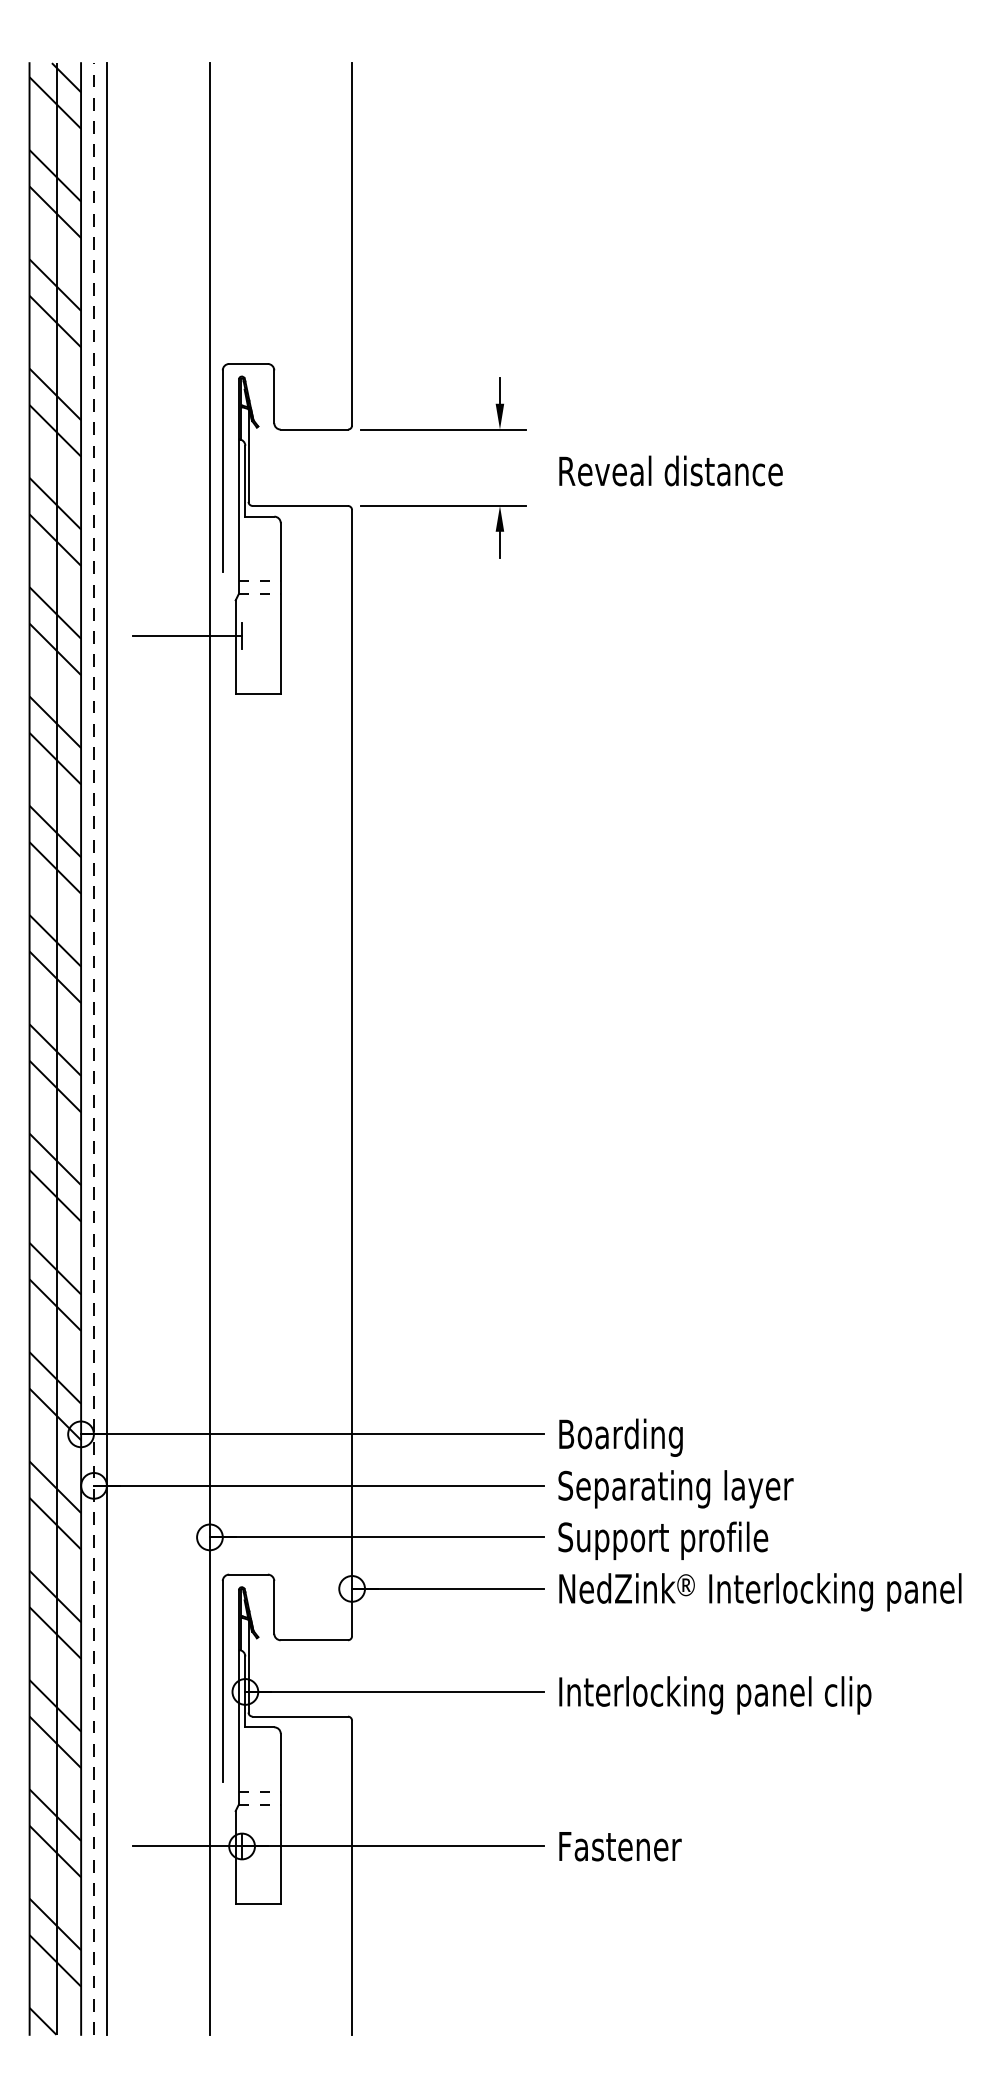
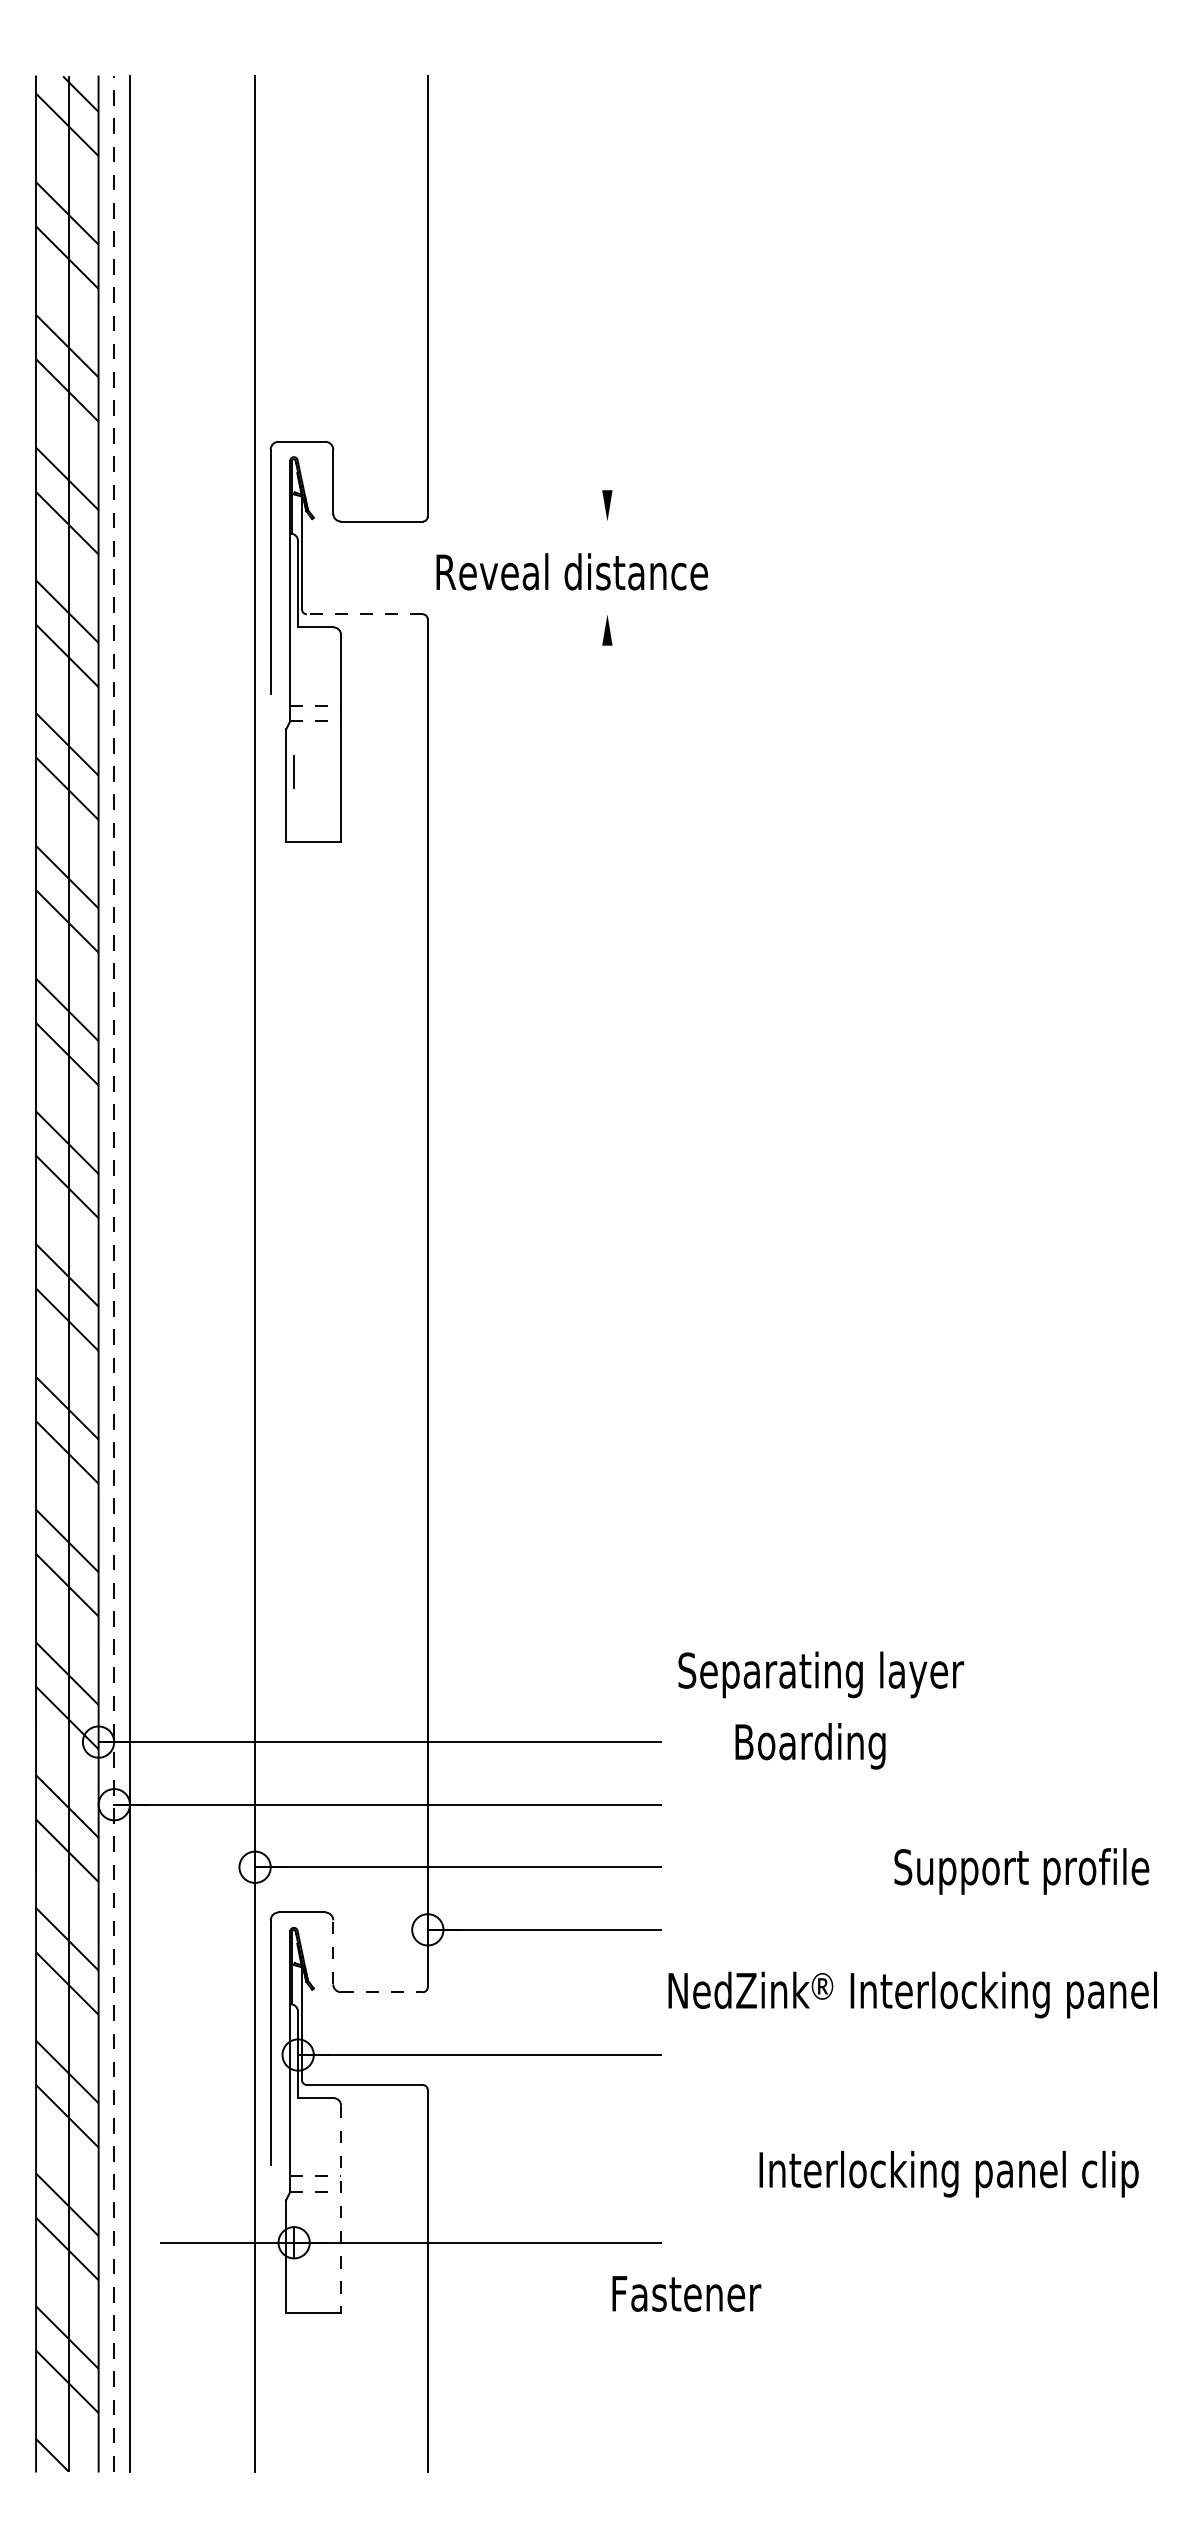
line: (500, 390) -> (607, 474), removed
line: (443, 429) -> (538, 521), removed
text: (670, 470) -> (571, 571), moved
line: (299, 506) -> (364, 614), solid -> dashed
line: (443, 506) -> (538, 614), removed
line: (500, 543) -> (607, 660), removed
line: (187, 636) -> (227, 772), removed
text: (621, 1437) -> (810, 1746), moved
text: (676, 1489) -> (821, 1674), moved
text: (663, 1540) -> (1021, 1871), moved
text: (760, 1591) -> (912, 1994), moved
line: (274, 1606) -> (333, 1951), solid -> dashed
line: (313, 1640) -> (381, 1992), solid -> dashed
text: (714, 1695) -> (948, 2174), moved
line: (281, 1819) -> (341, 2209), solid -> dashed
text: (620, 1846) -> (686, 2293), moved

